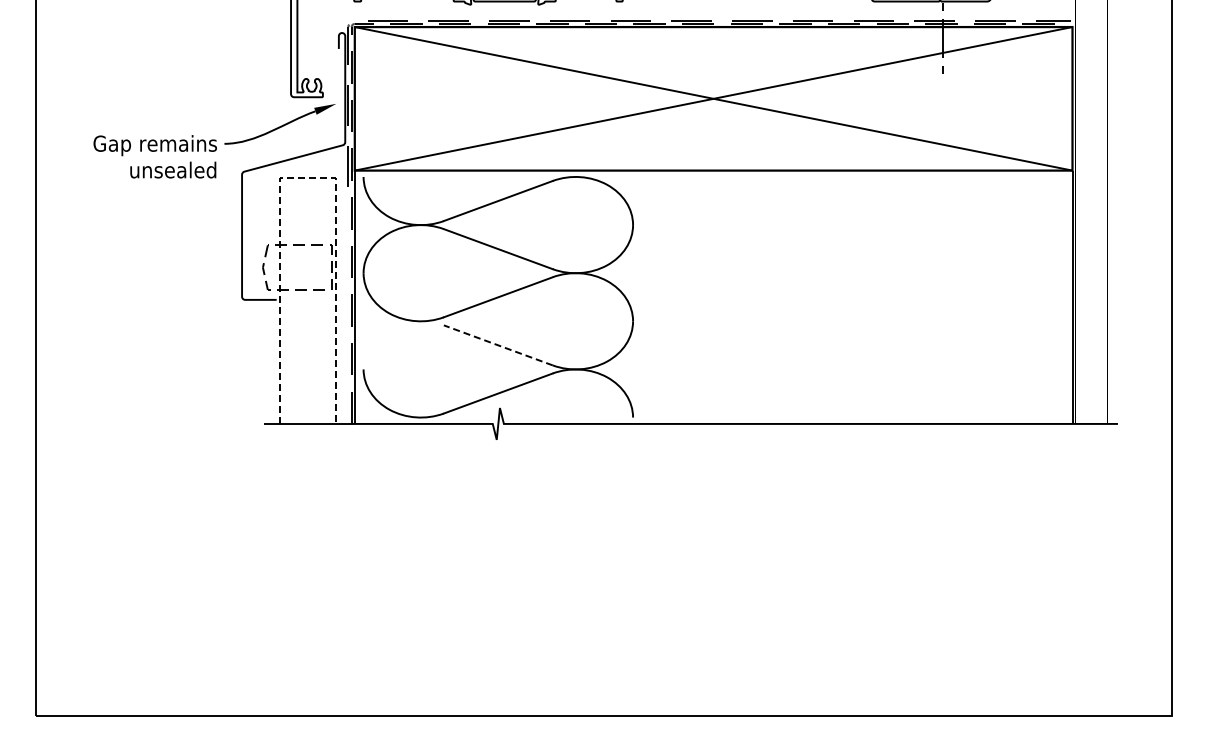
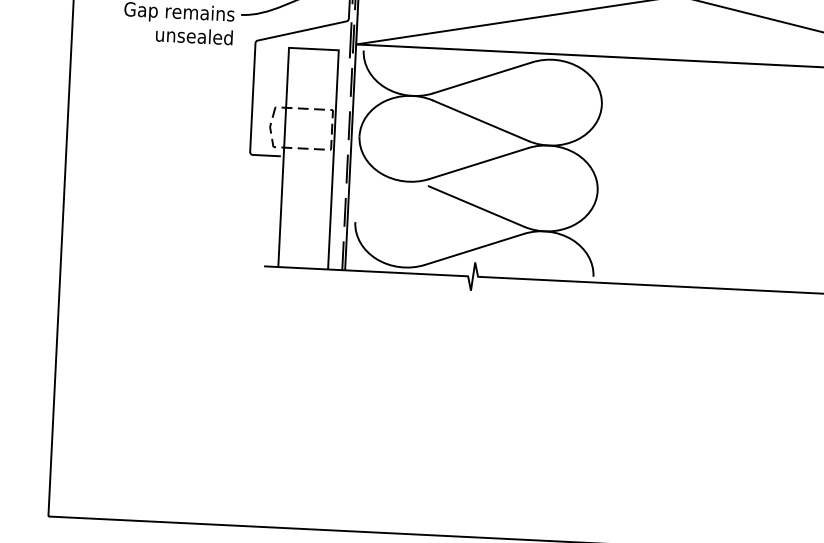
line: (307, 178) -> (313, 49), dashed -> solid
line: (498, 345) -> (476, 206), dashed -> solid

